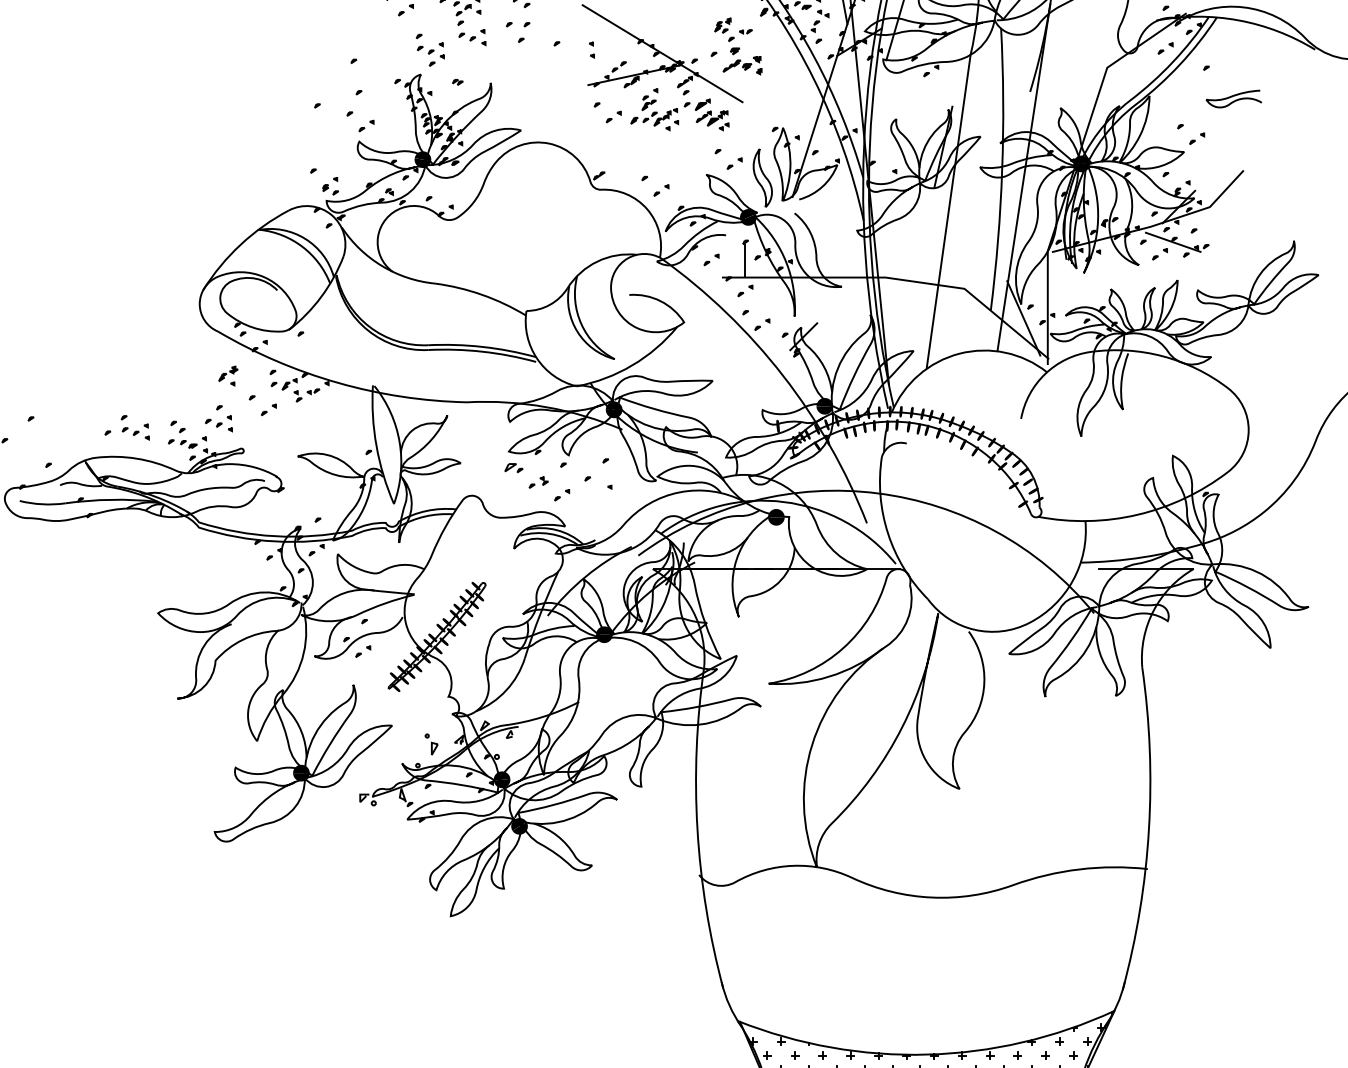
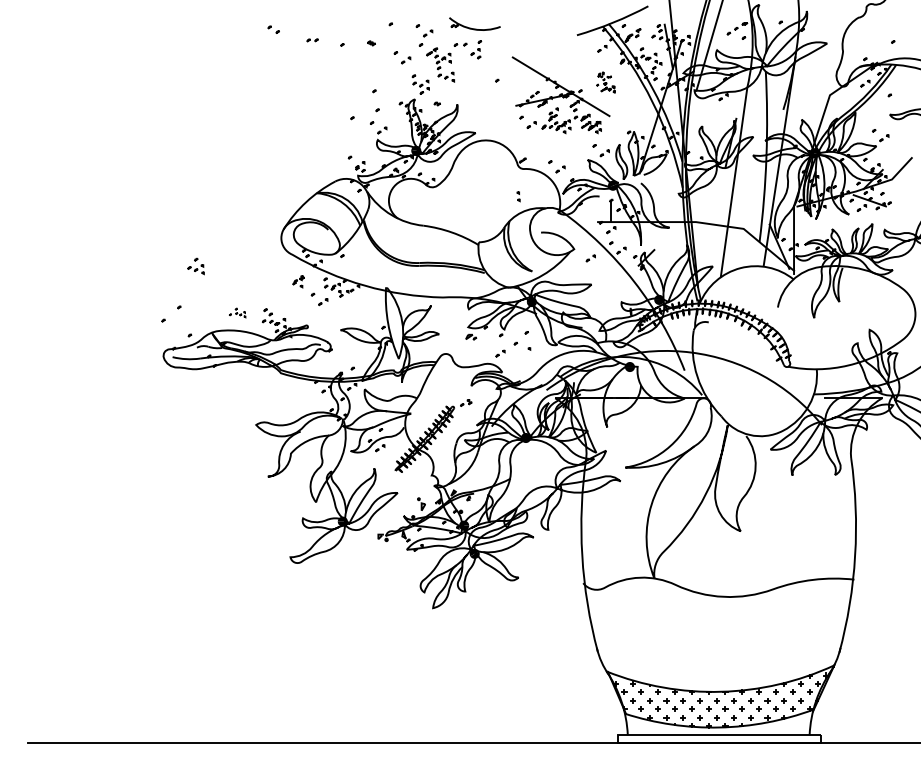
part: (517, 31) -> (473, 73), removed
part: (735, 46) -> (605, 82), size x0.6
part: (591, 49) -> (518, 196), moved
part: (711, 260) -> (590, 258), moved
part: (218, 418) -> (195, 266), moved
part: (127, 427) -> (237, 312), size x0.6
part: (539, 481) -> (466, 402), moved

